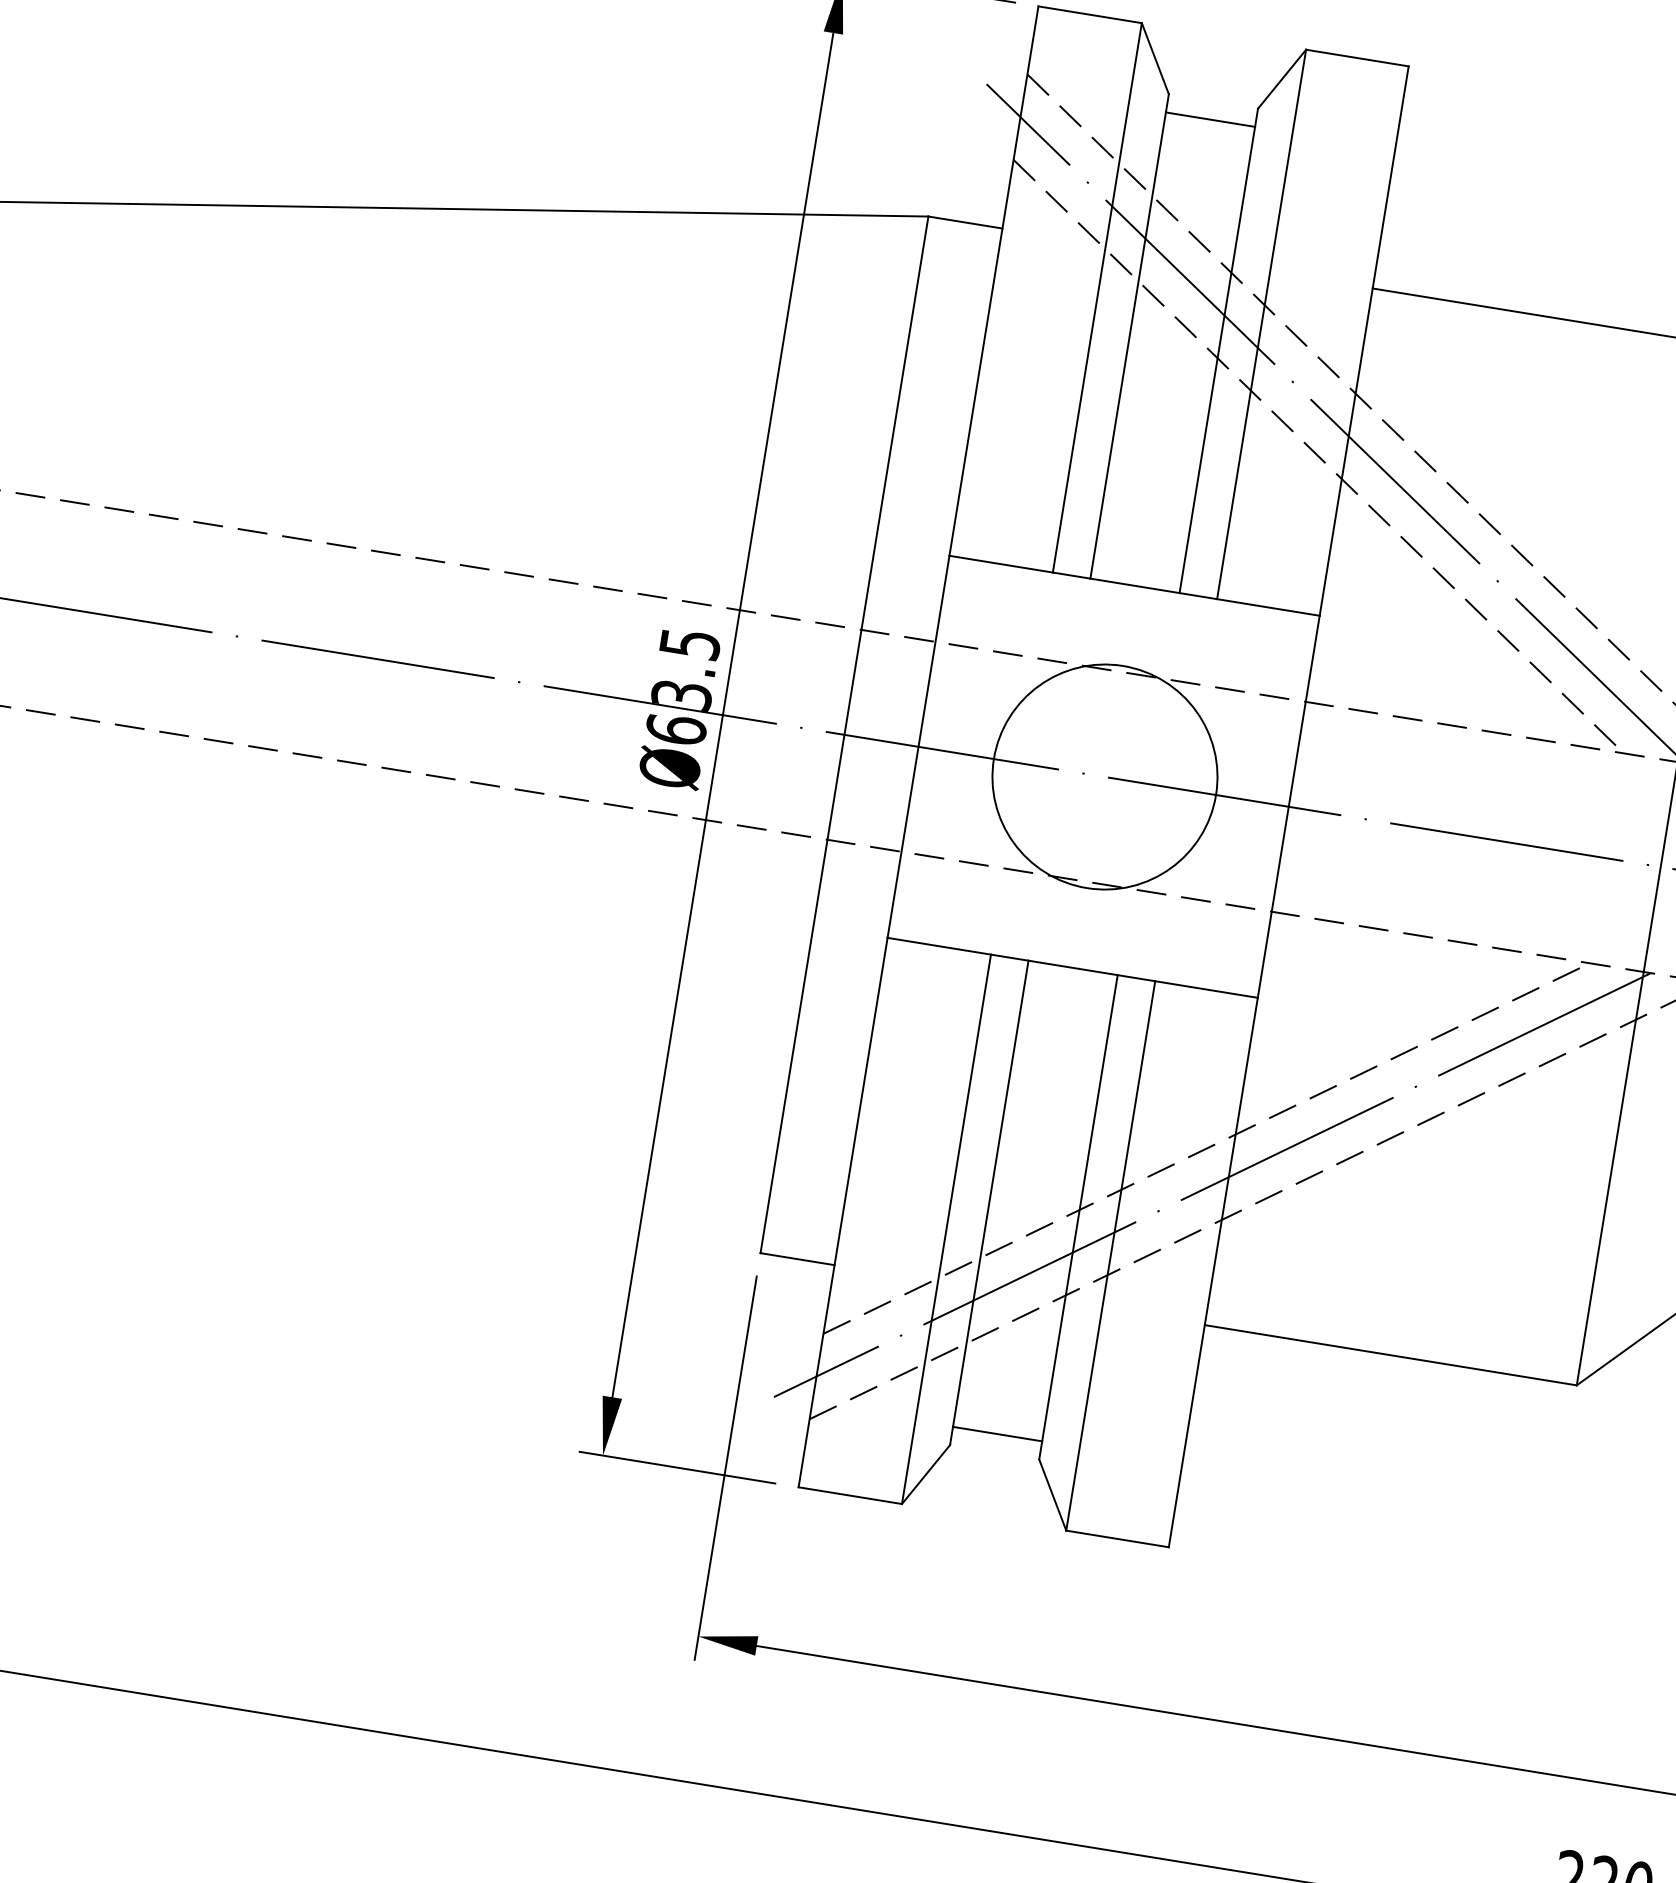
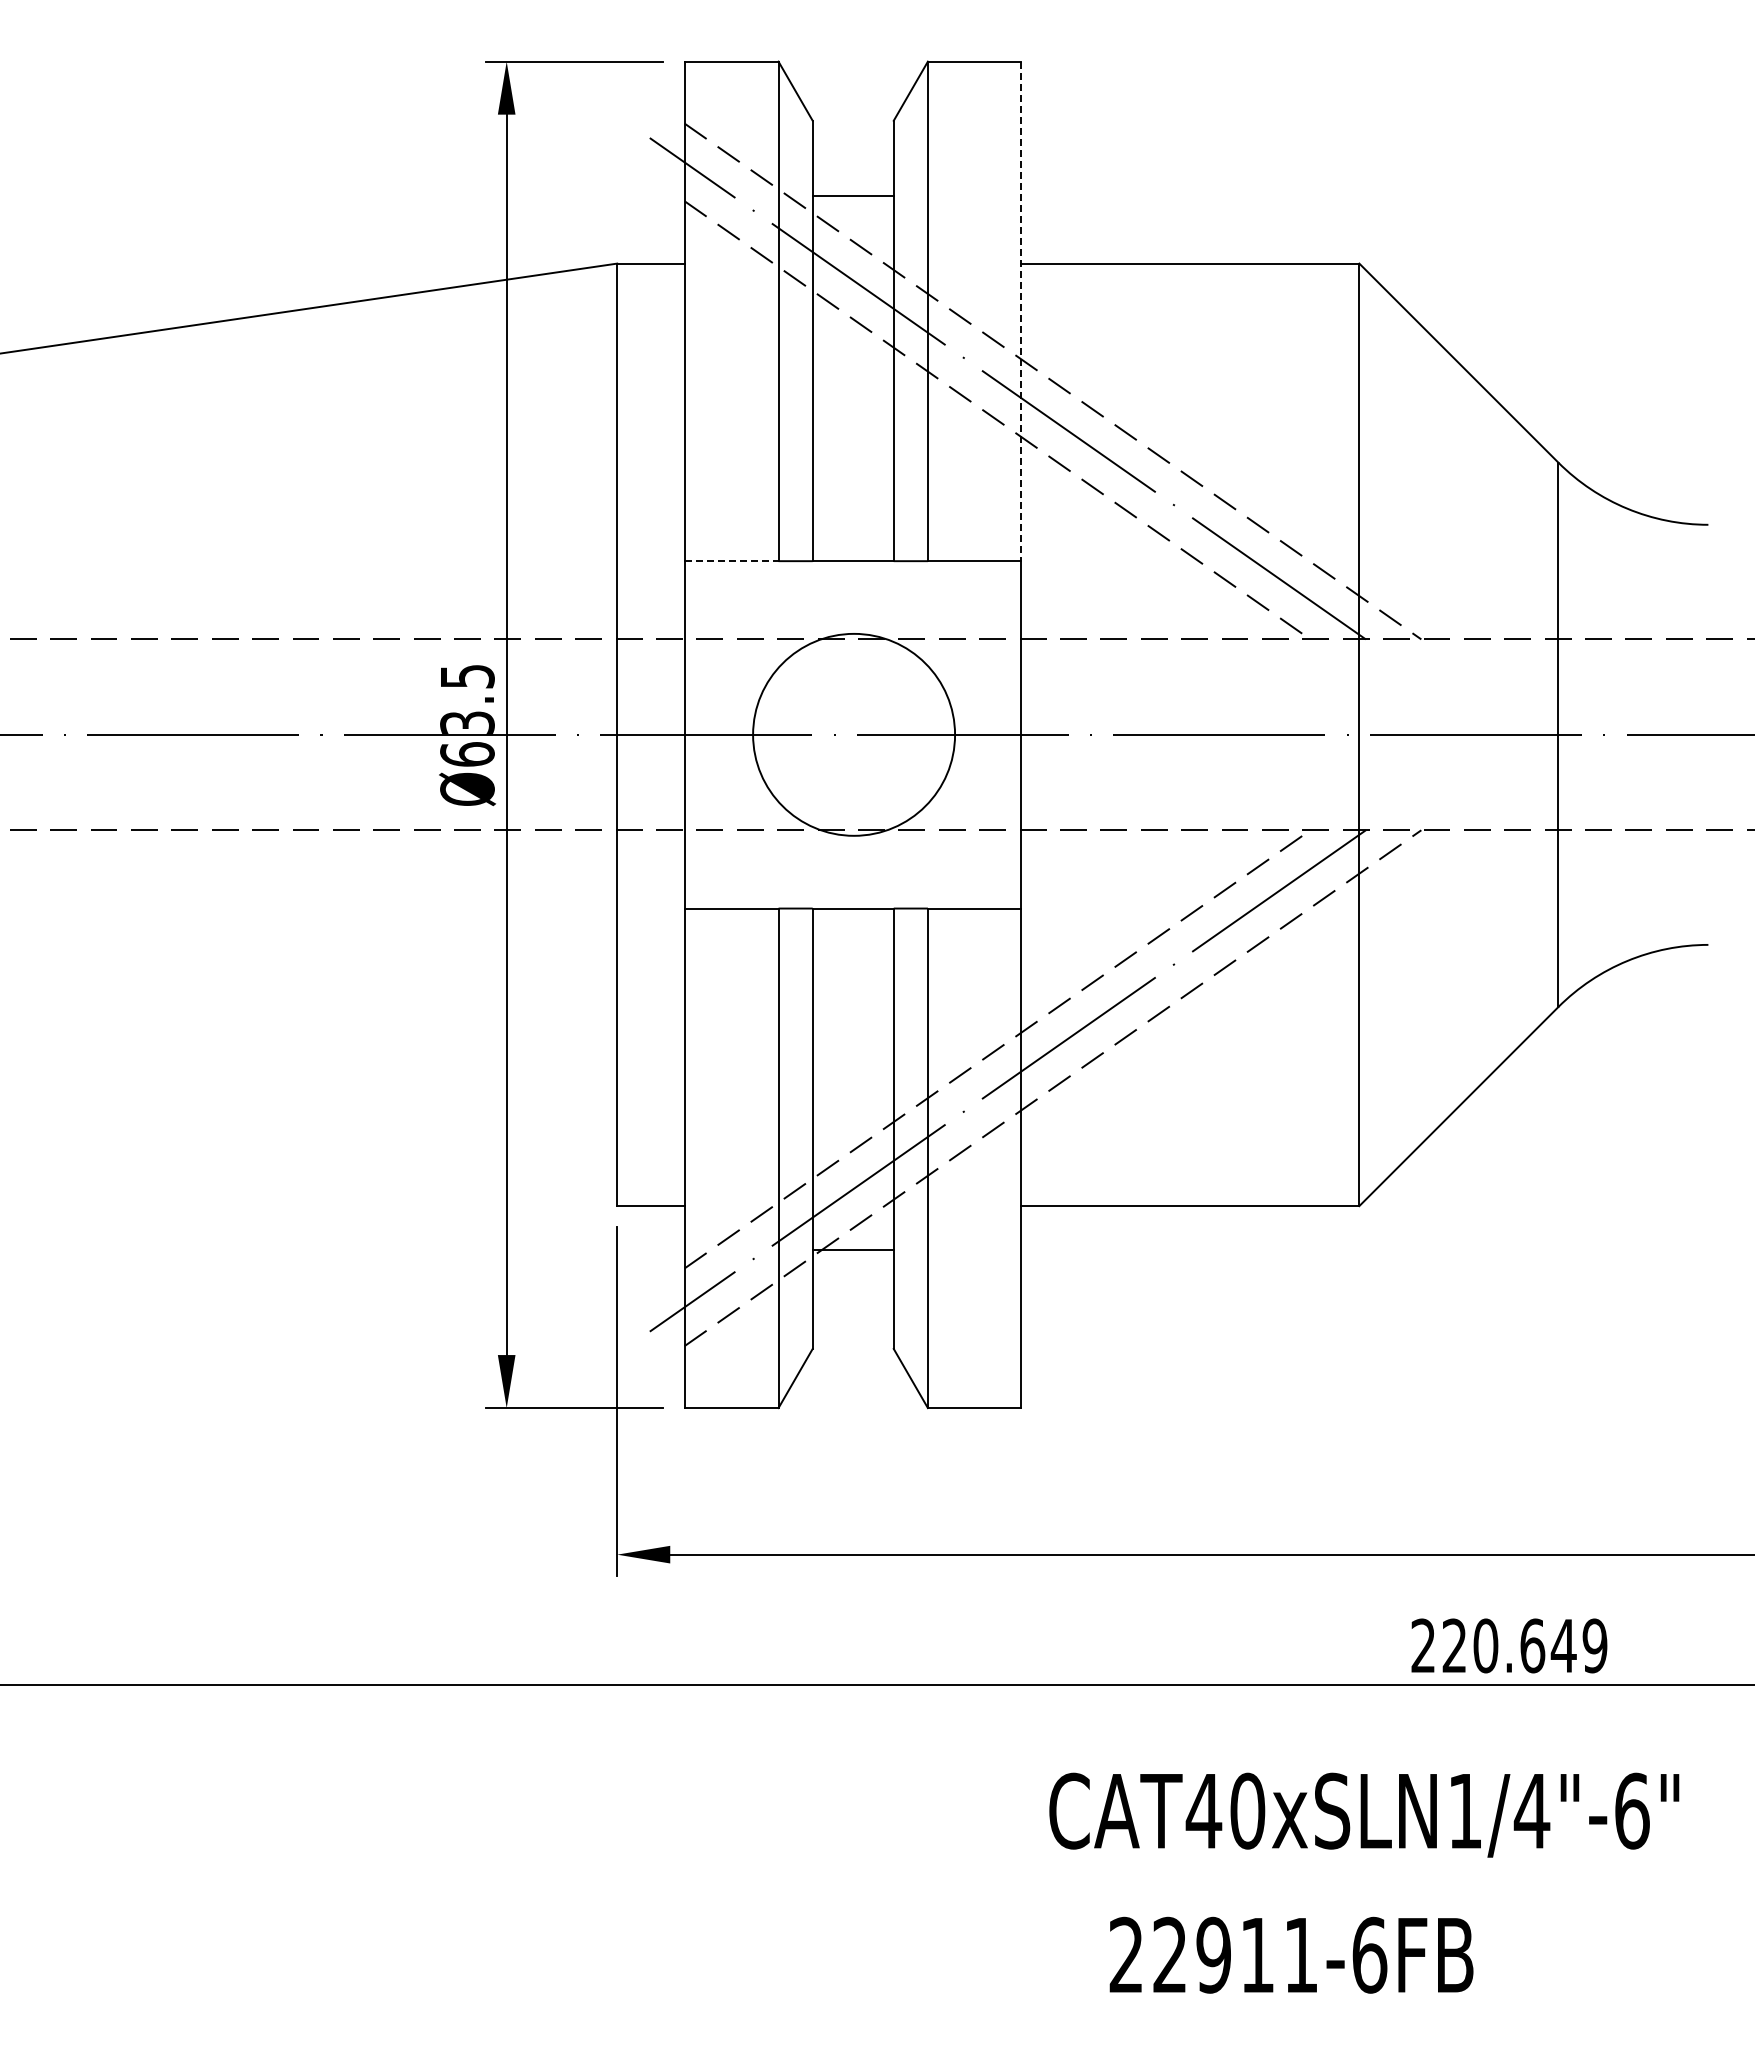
line: (1209, 119) -> (852, 196), moved
line: (1364, 341) -> (1021, 311), solid -> dashed
line: (1001, 564) -> (731, 561), solid -> dashed
line: (996, 1434) -> (852, 1250), moved

